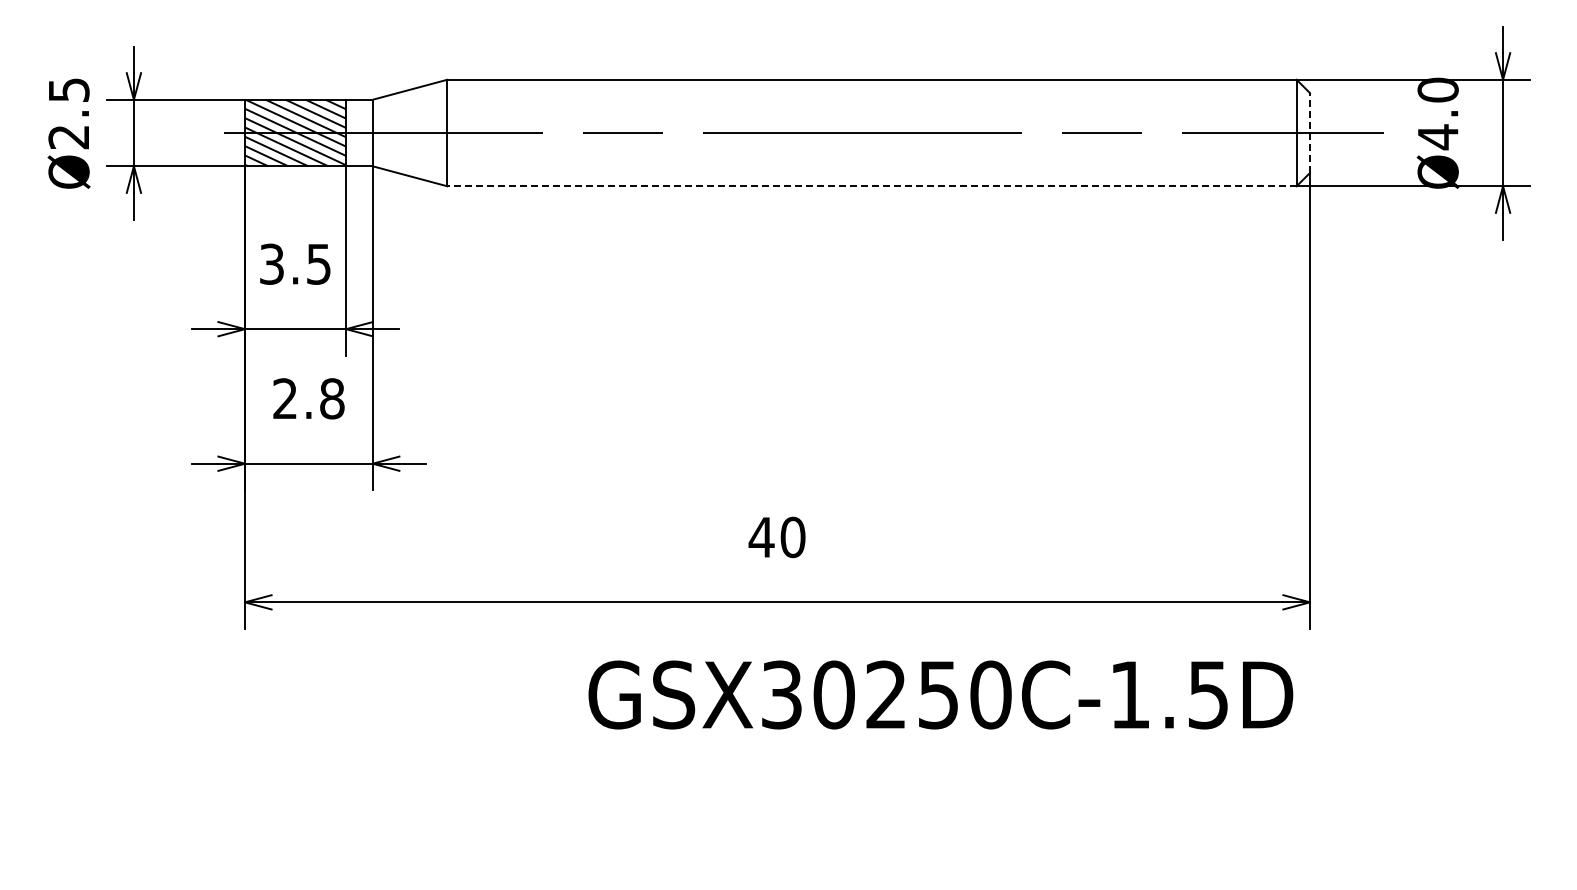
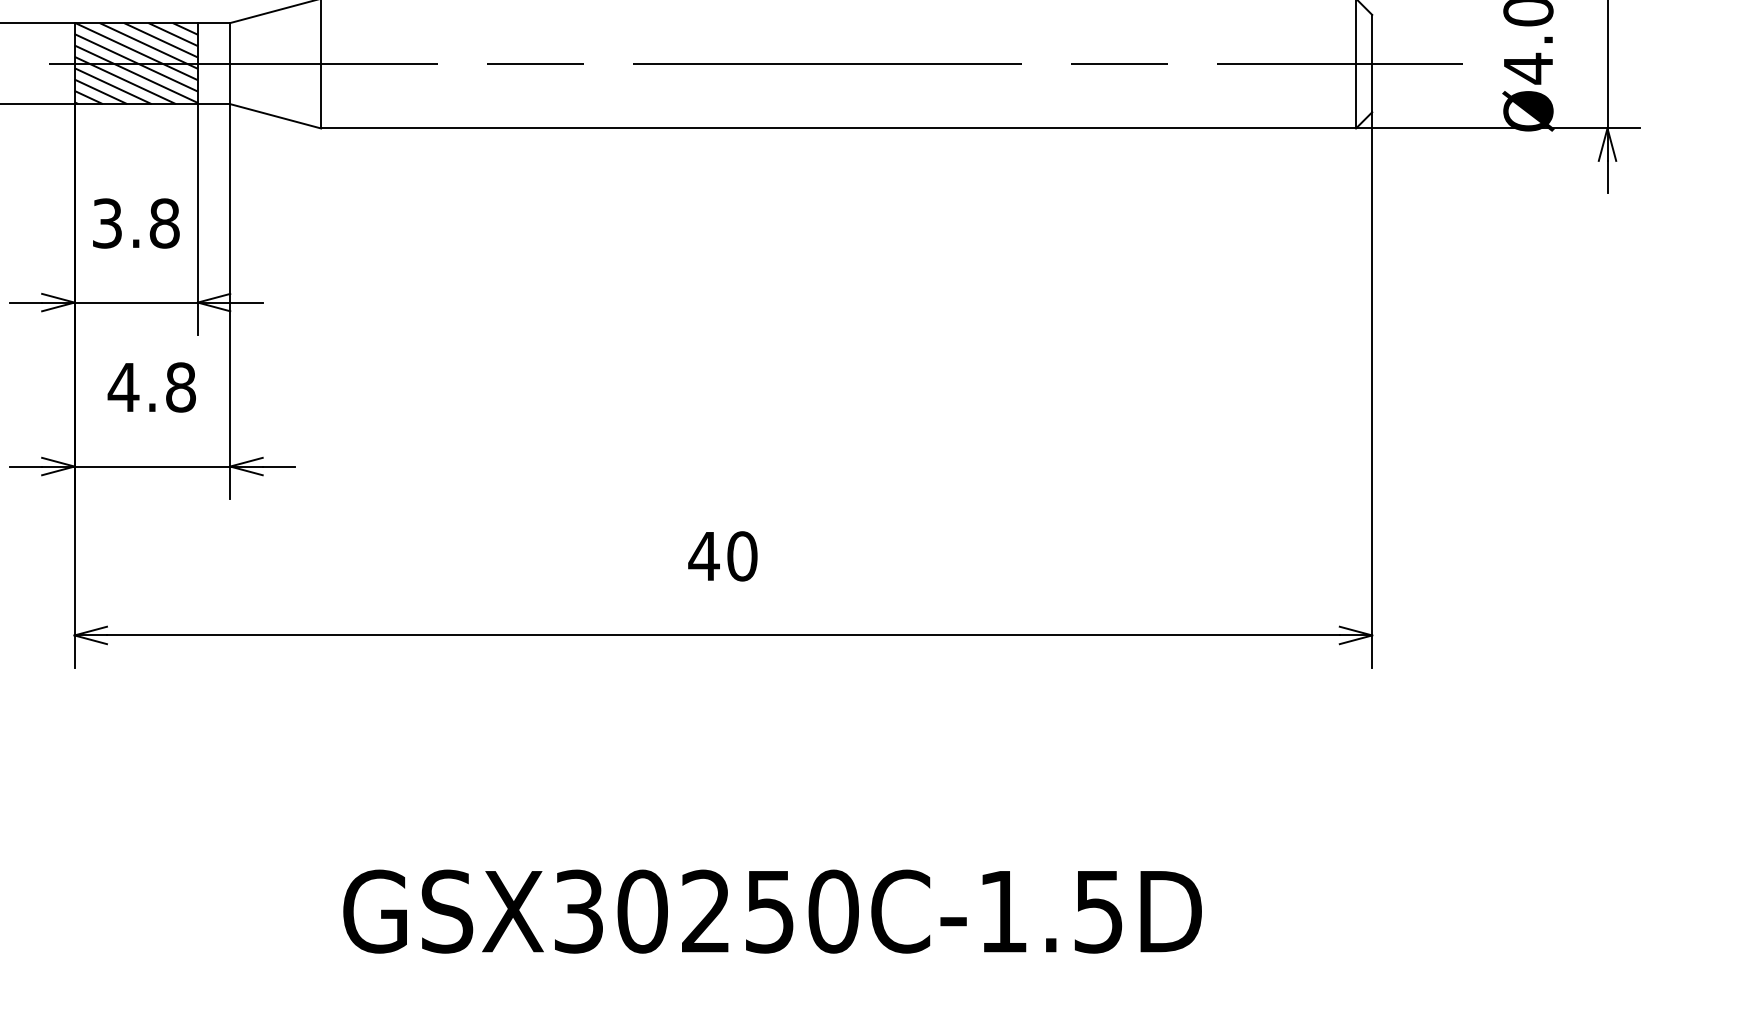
line: (1309, 133) -> (1371, 64), dashed -> solid
line: (872, 186) -> (839, 128), dashed -> solid
text: (318, 263) -> (164, 222), 3.5 -> 3.8
text: (285, 398) -> (123, 387), 2.8 -> 4.8
text: (940, 694) -> (772, 911), moved

